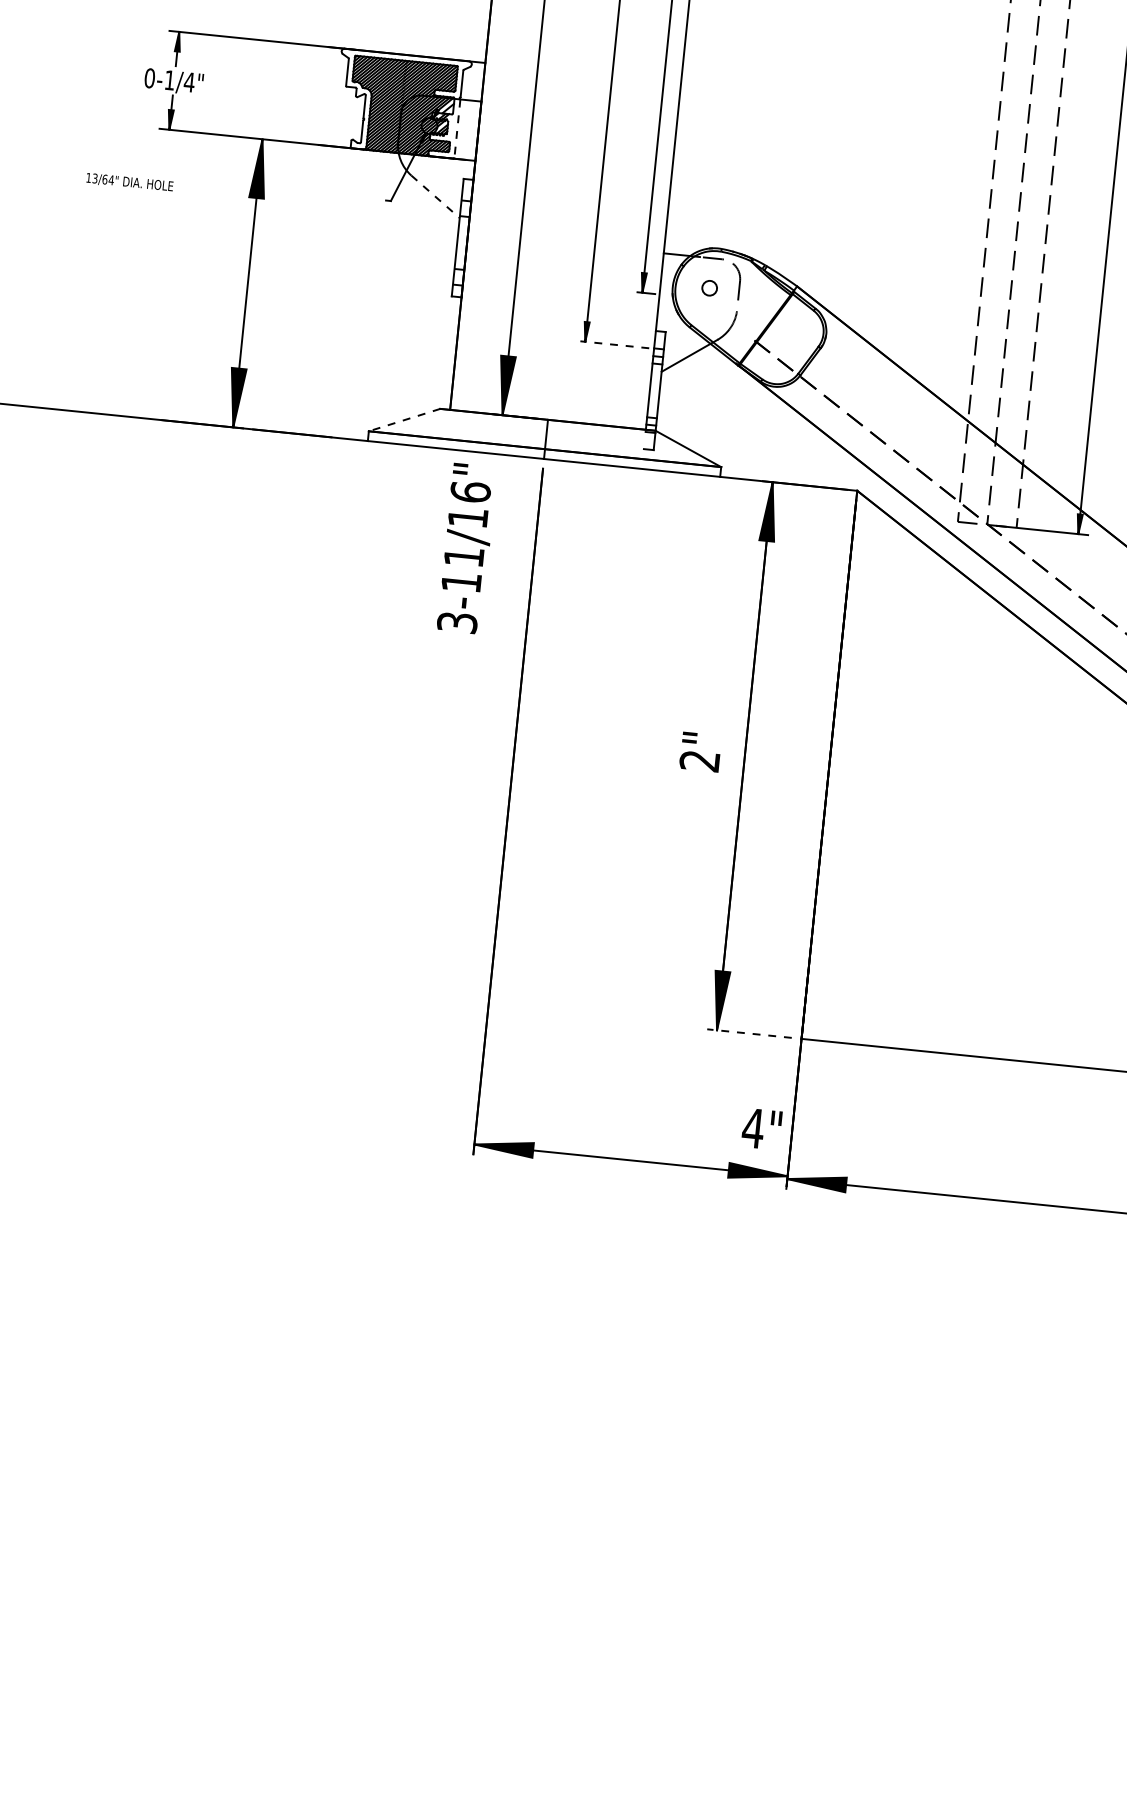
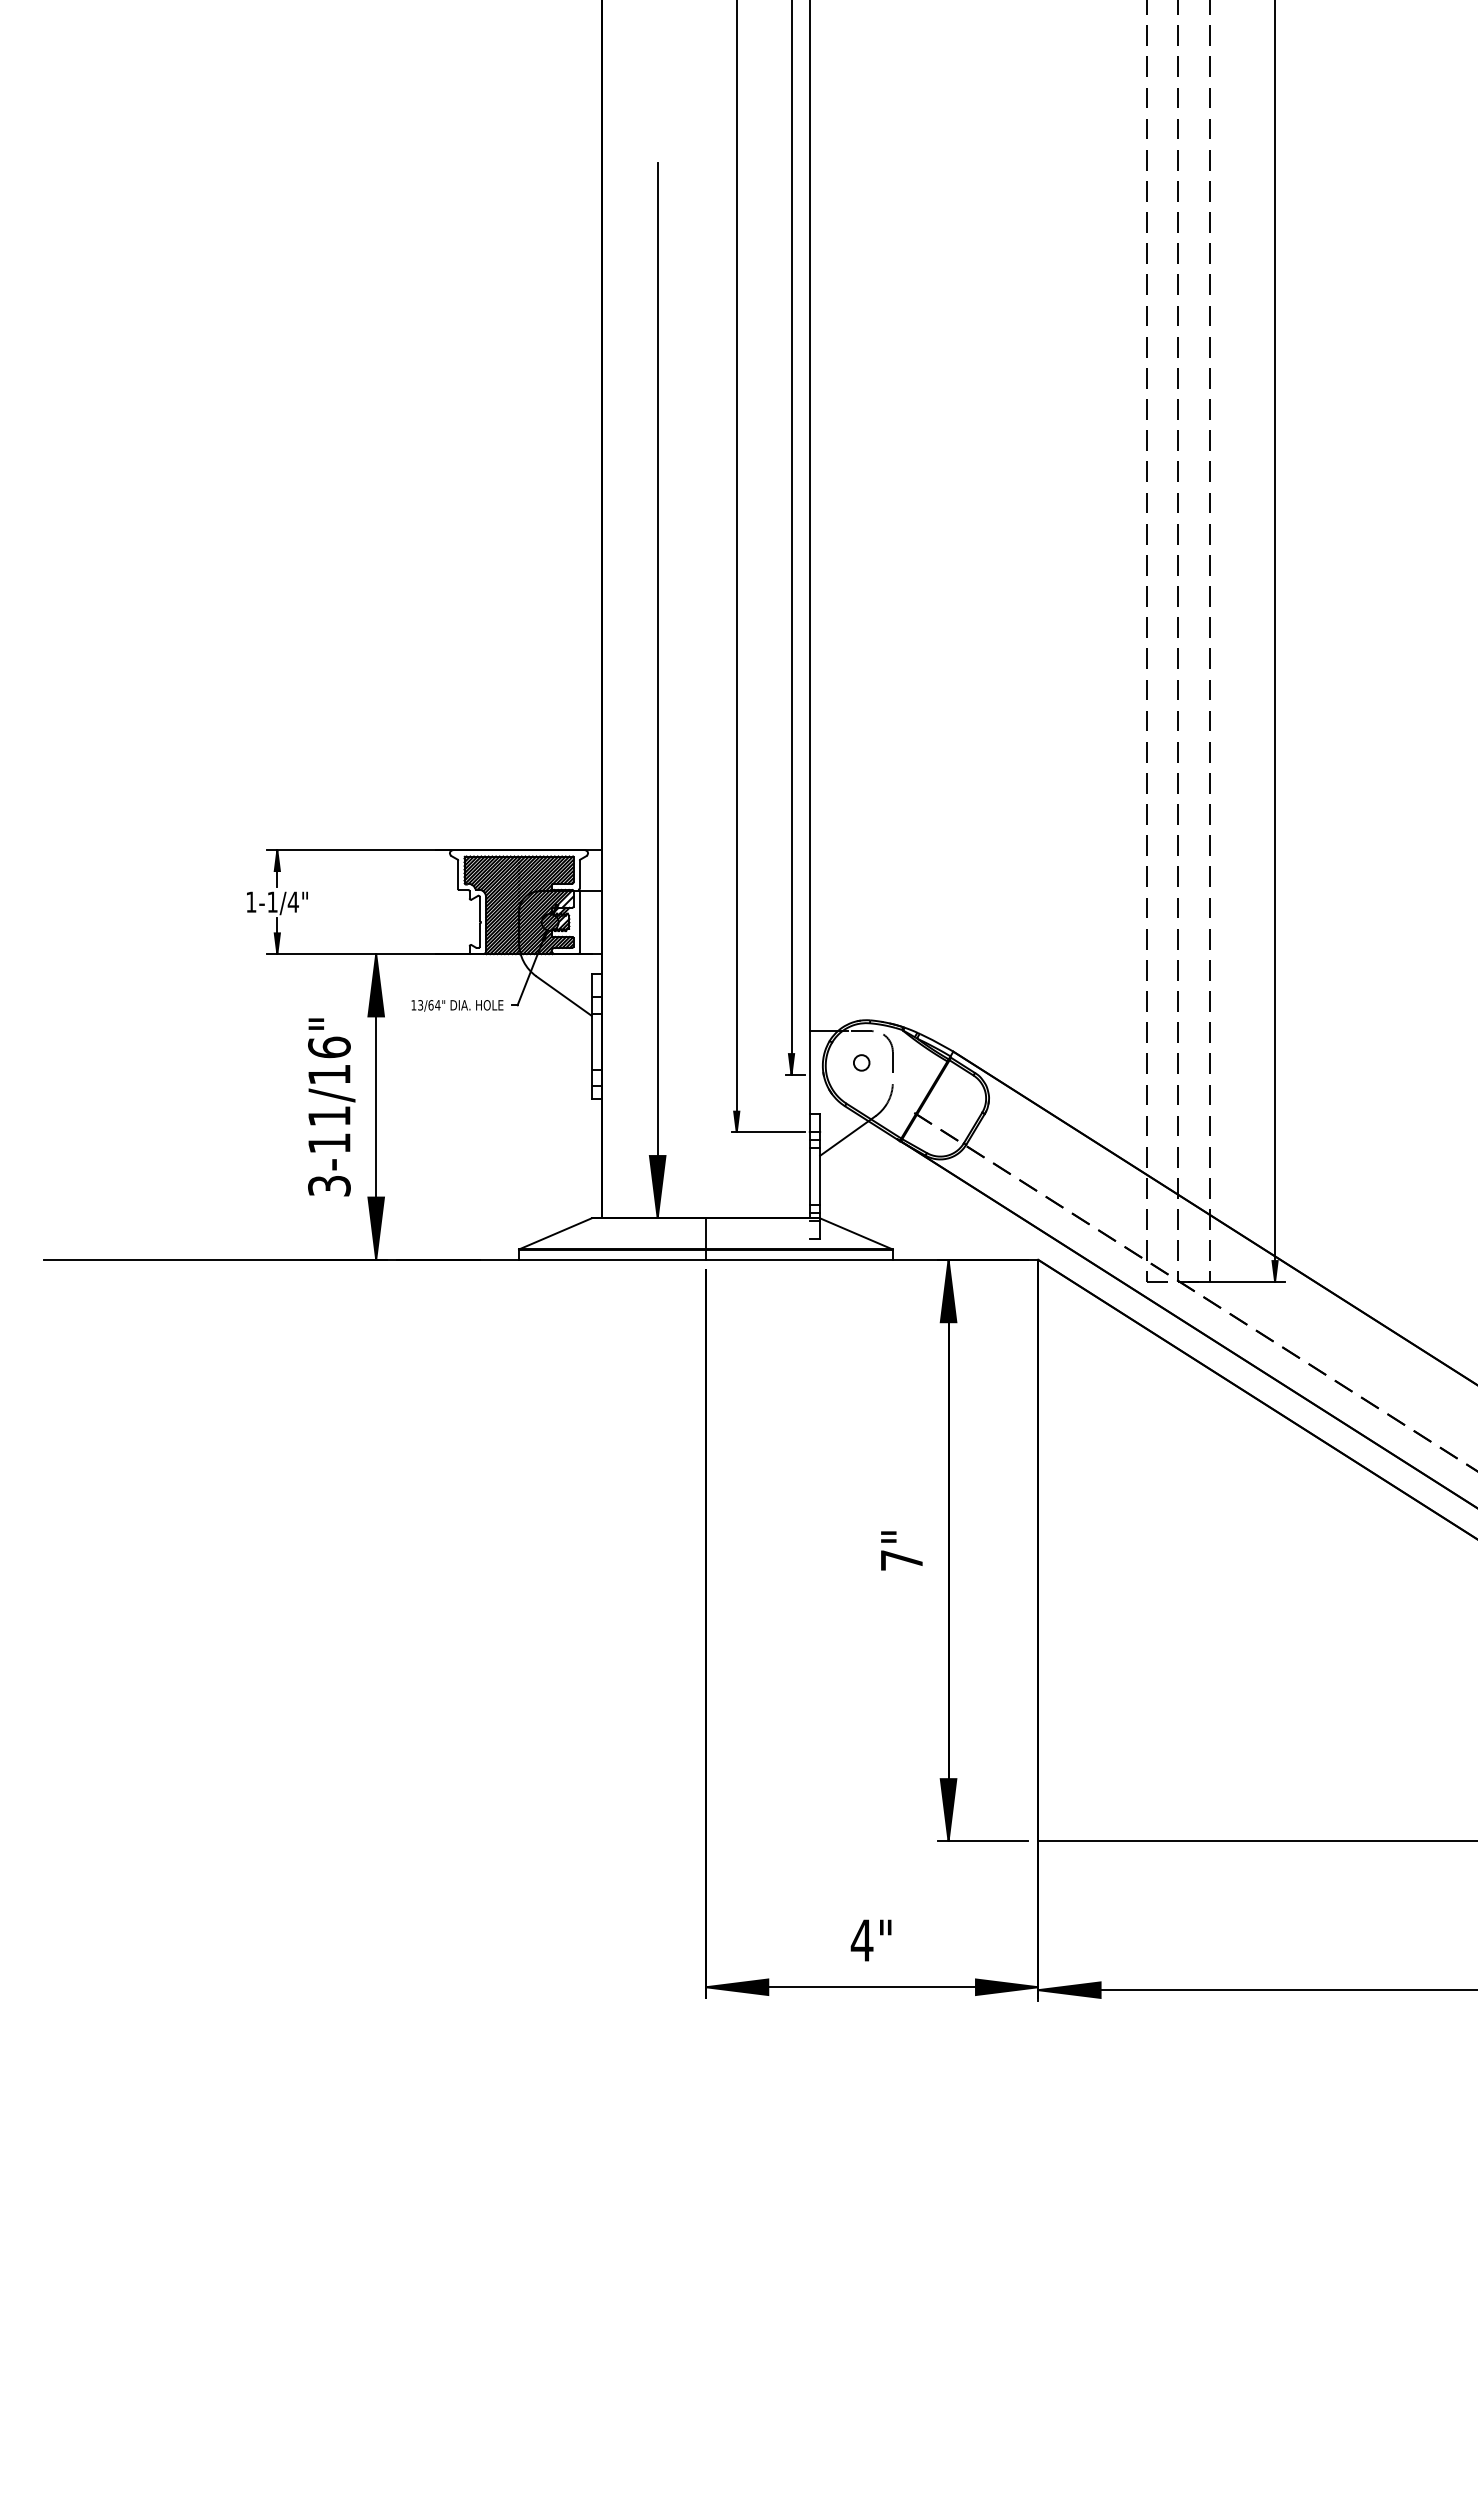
text: (150, 77) -> (251, 901), 0-1/4" -> 1-1/4"
line: (457, 128) -> (579, 922), dashed -> solid
text: (129, 182) -> (457, 1005), moved
line: (435, 197) -> (564, 996), dashed -> solid
line: (615, 344) -> (768, 1132), dashed -> solid
line: (404, 419) -> (555, 1233), dashed -> solid
text: (466, 548) -> (331, 1107), moved
text: (699, 761) -> (901, 1560), 2" -> 7"
line: (749, 1033) -> (983, 1841), dashed -> solid
text: (761, 1129) -> (870, 1940), moved

